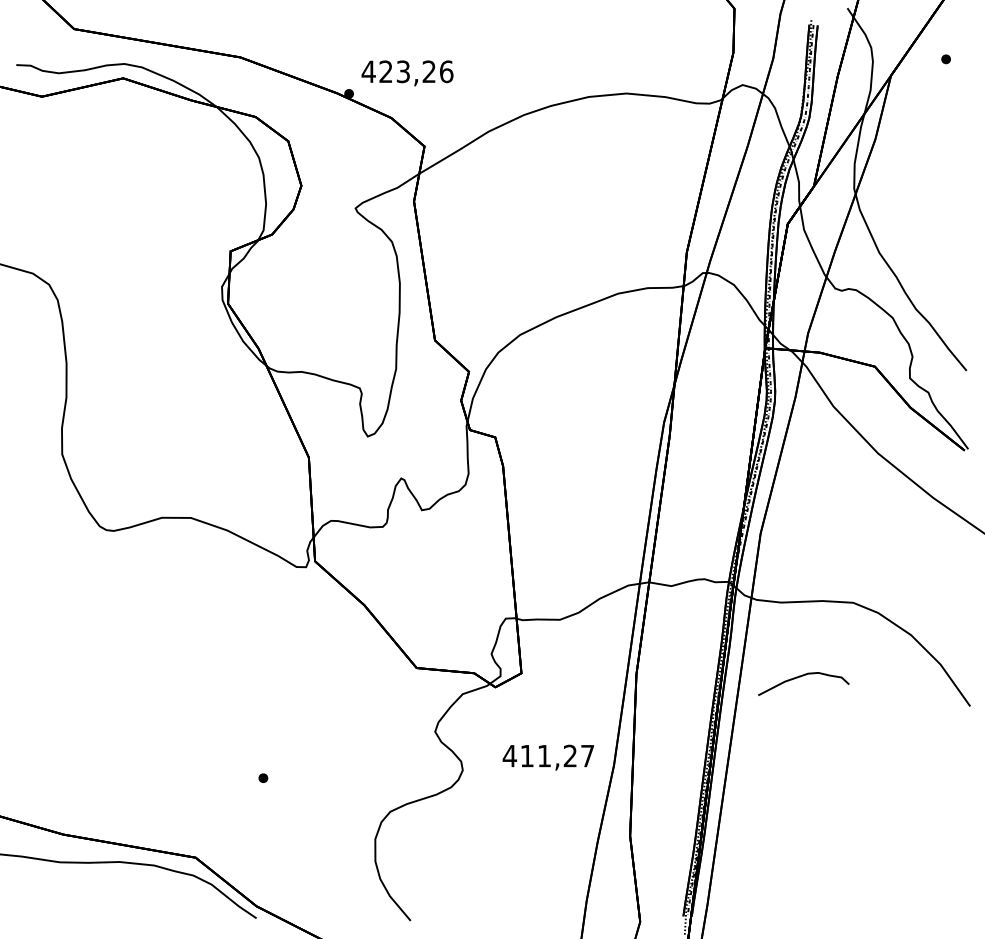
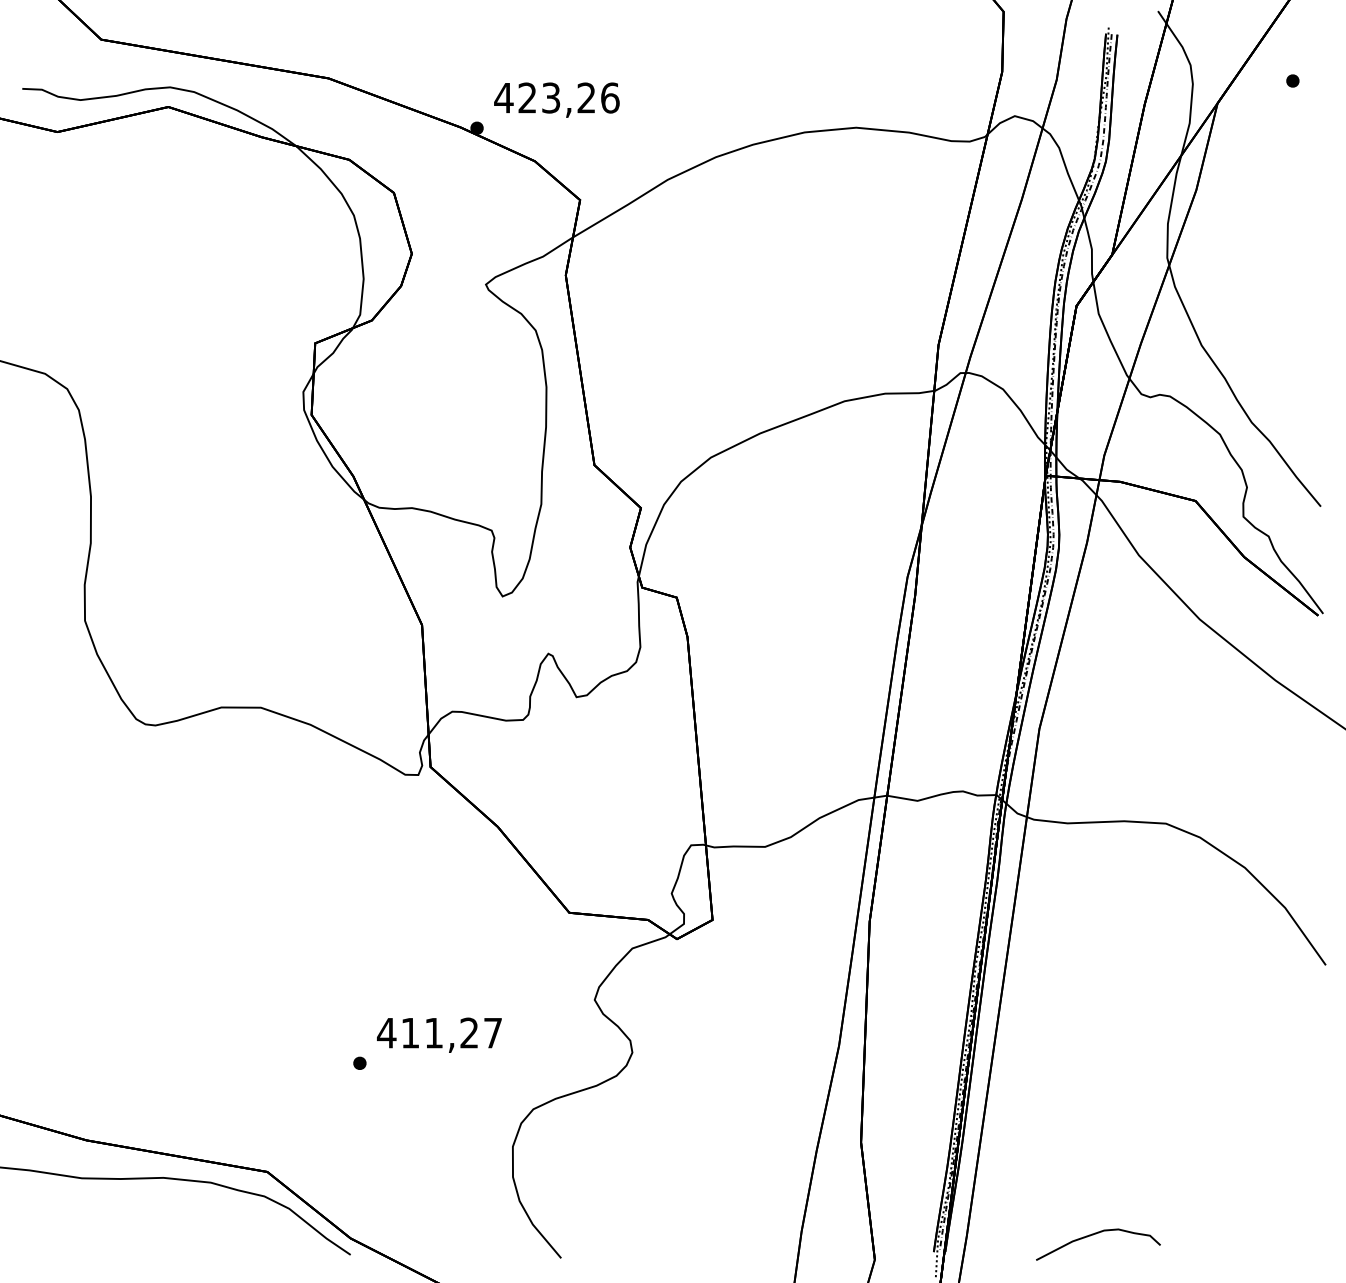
curve: (802, 676) -> (1096, 1234), moved
text: (548, 757) -> (439, 1034), moved

